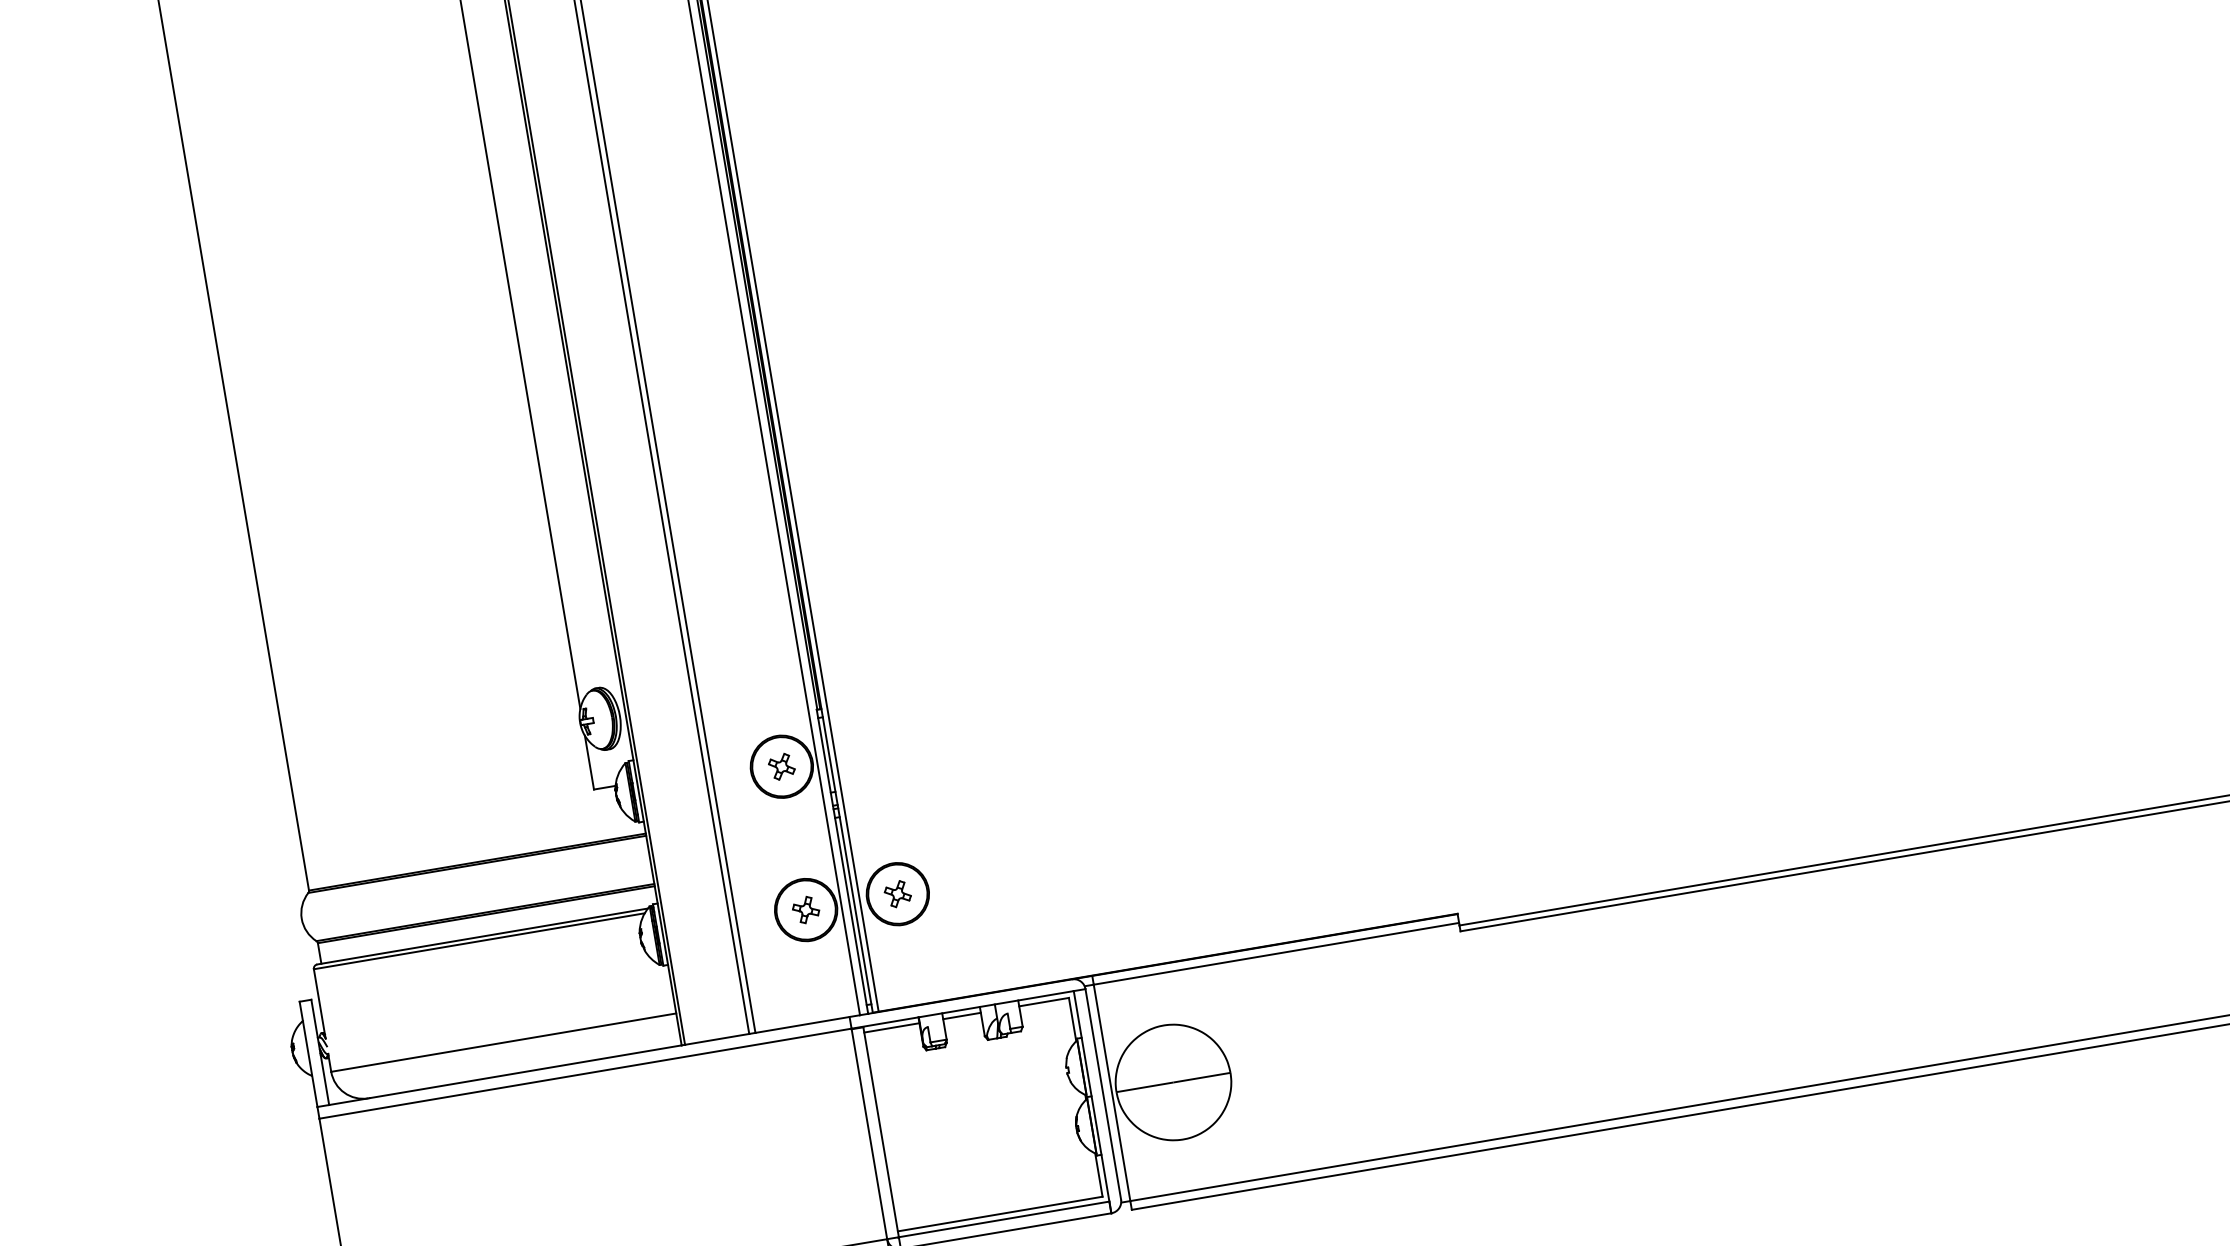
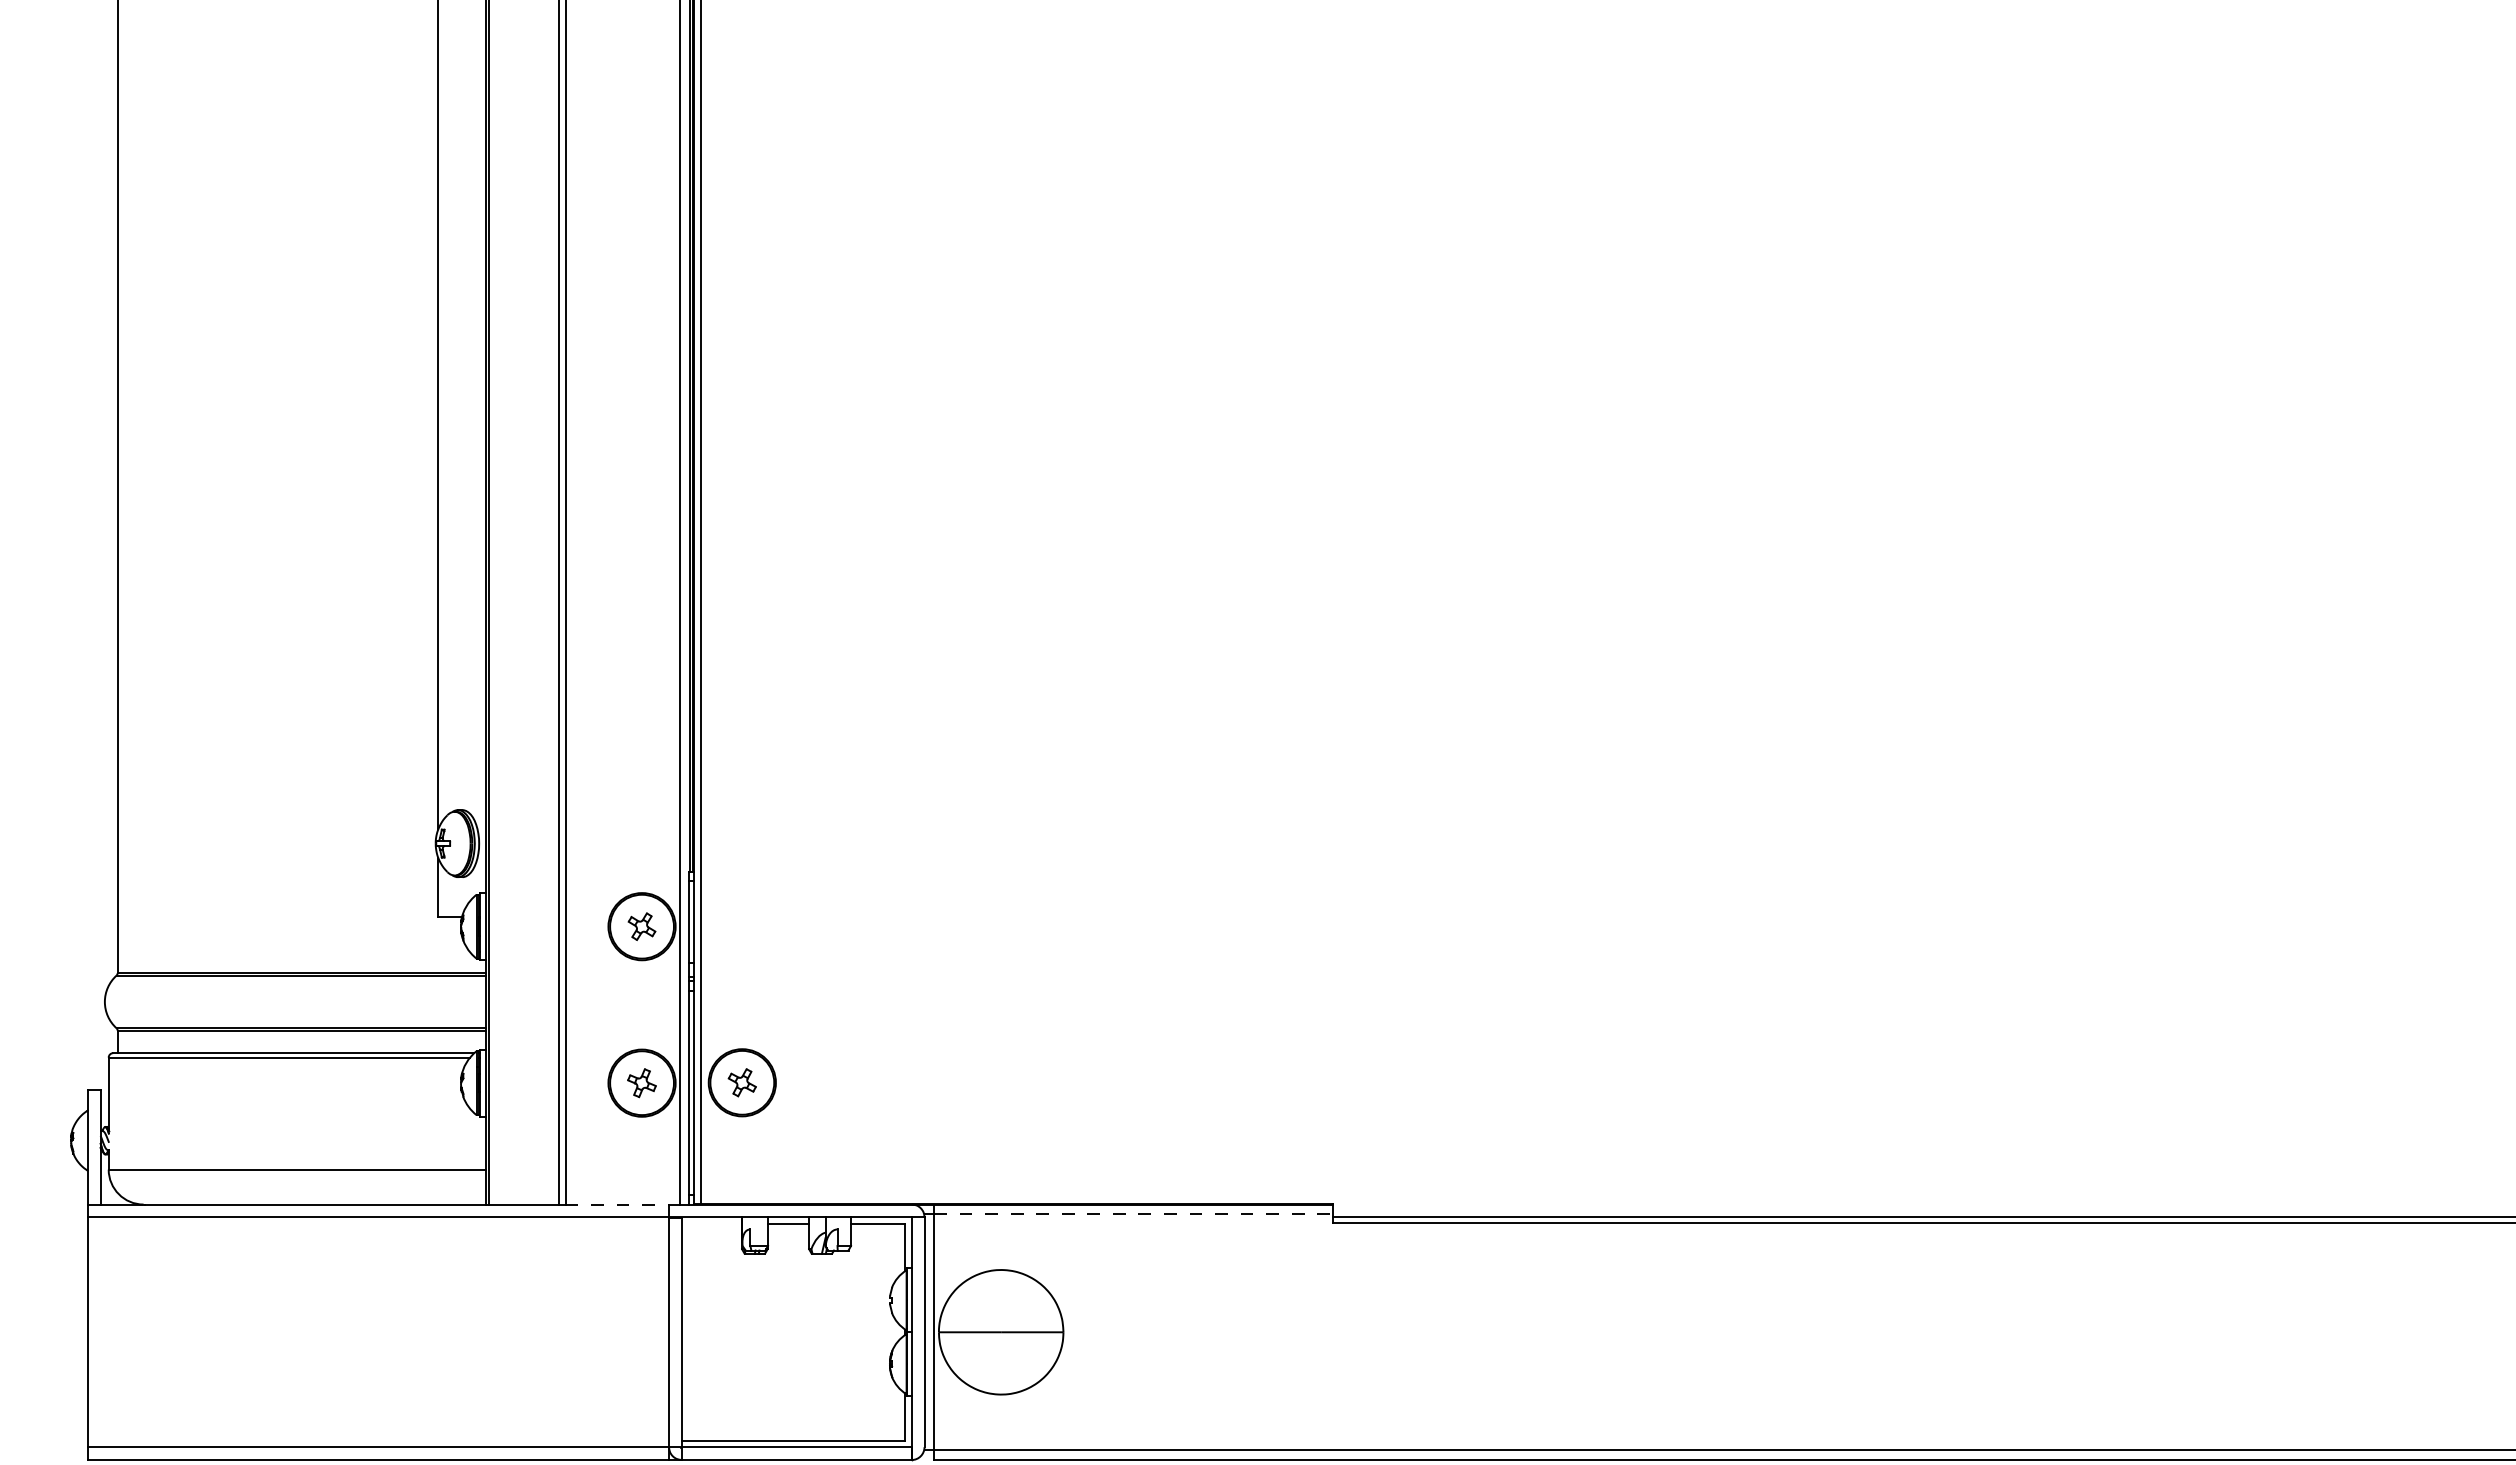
line: (1276, 954) -> (1133, 1214), solid -> dashed
line: (807, 1024) -> (622, 1204), solid -> dashed
line: (891, 1027) -> (711, 1223), removed

